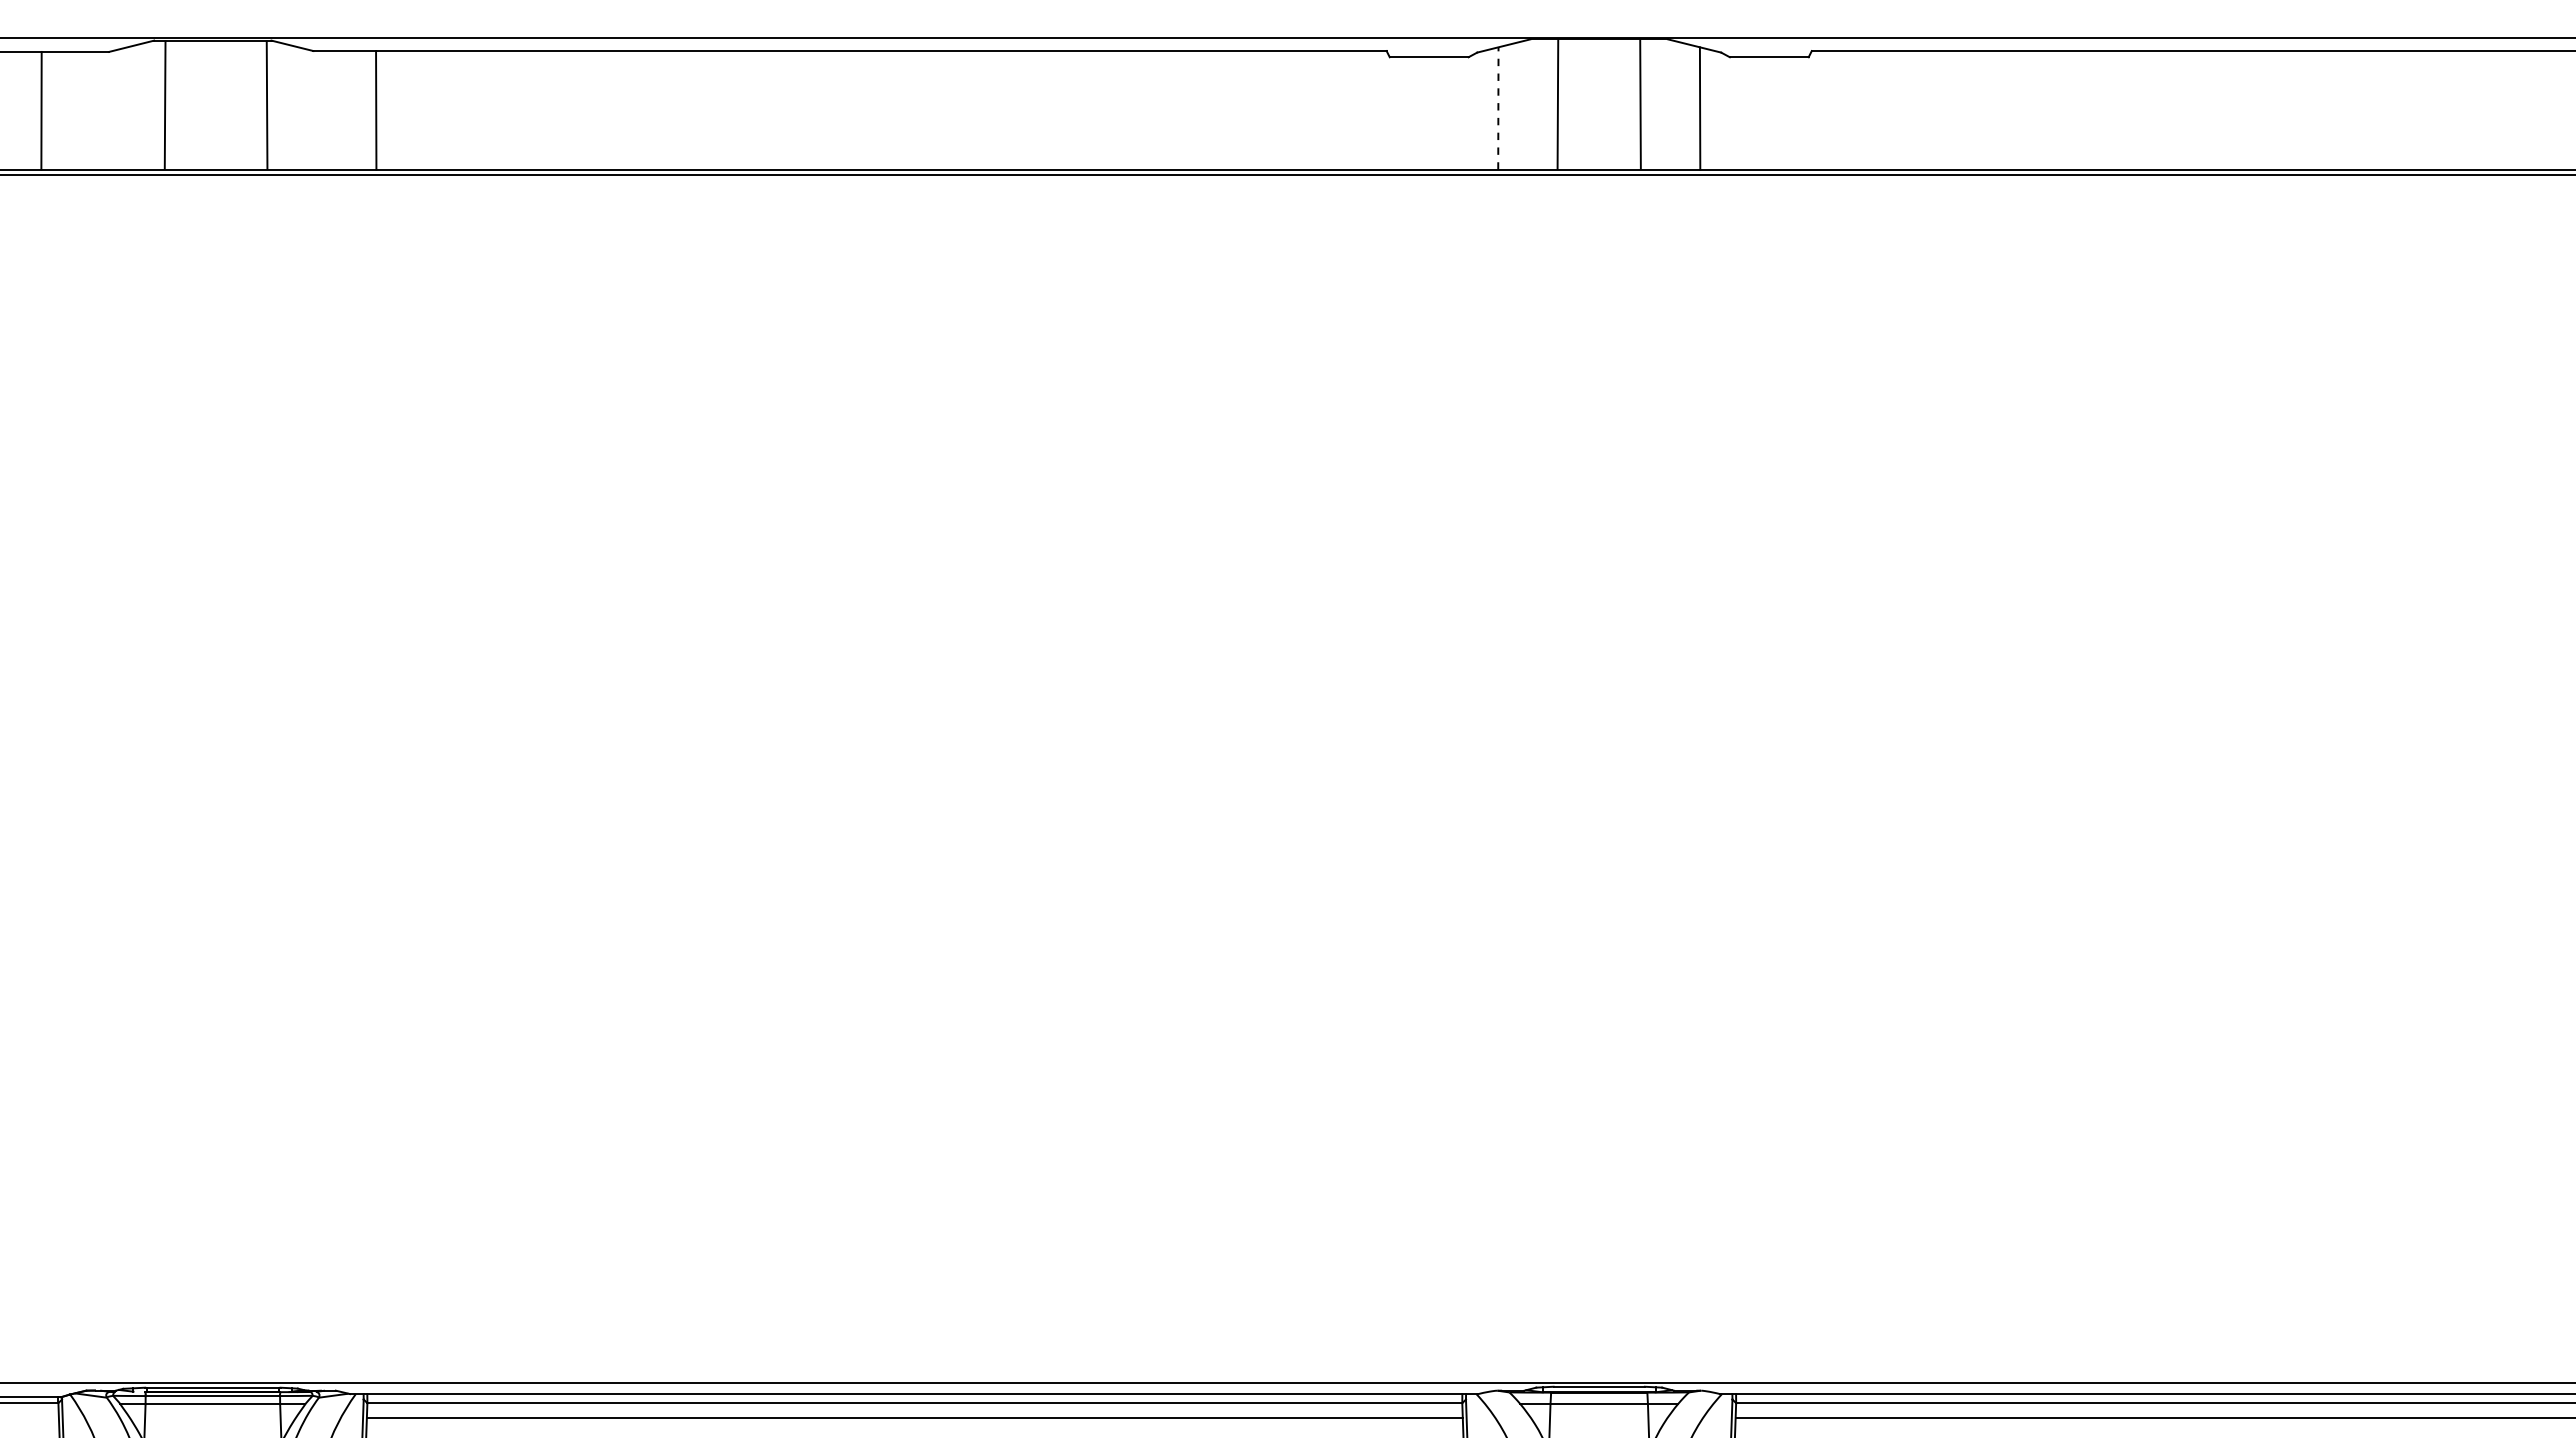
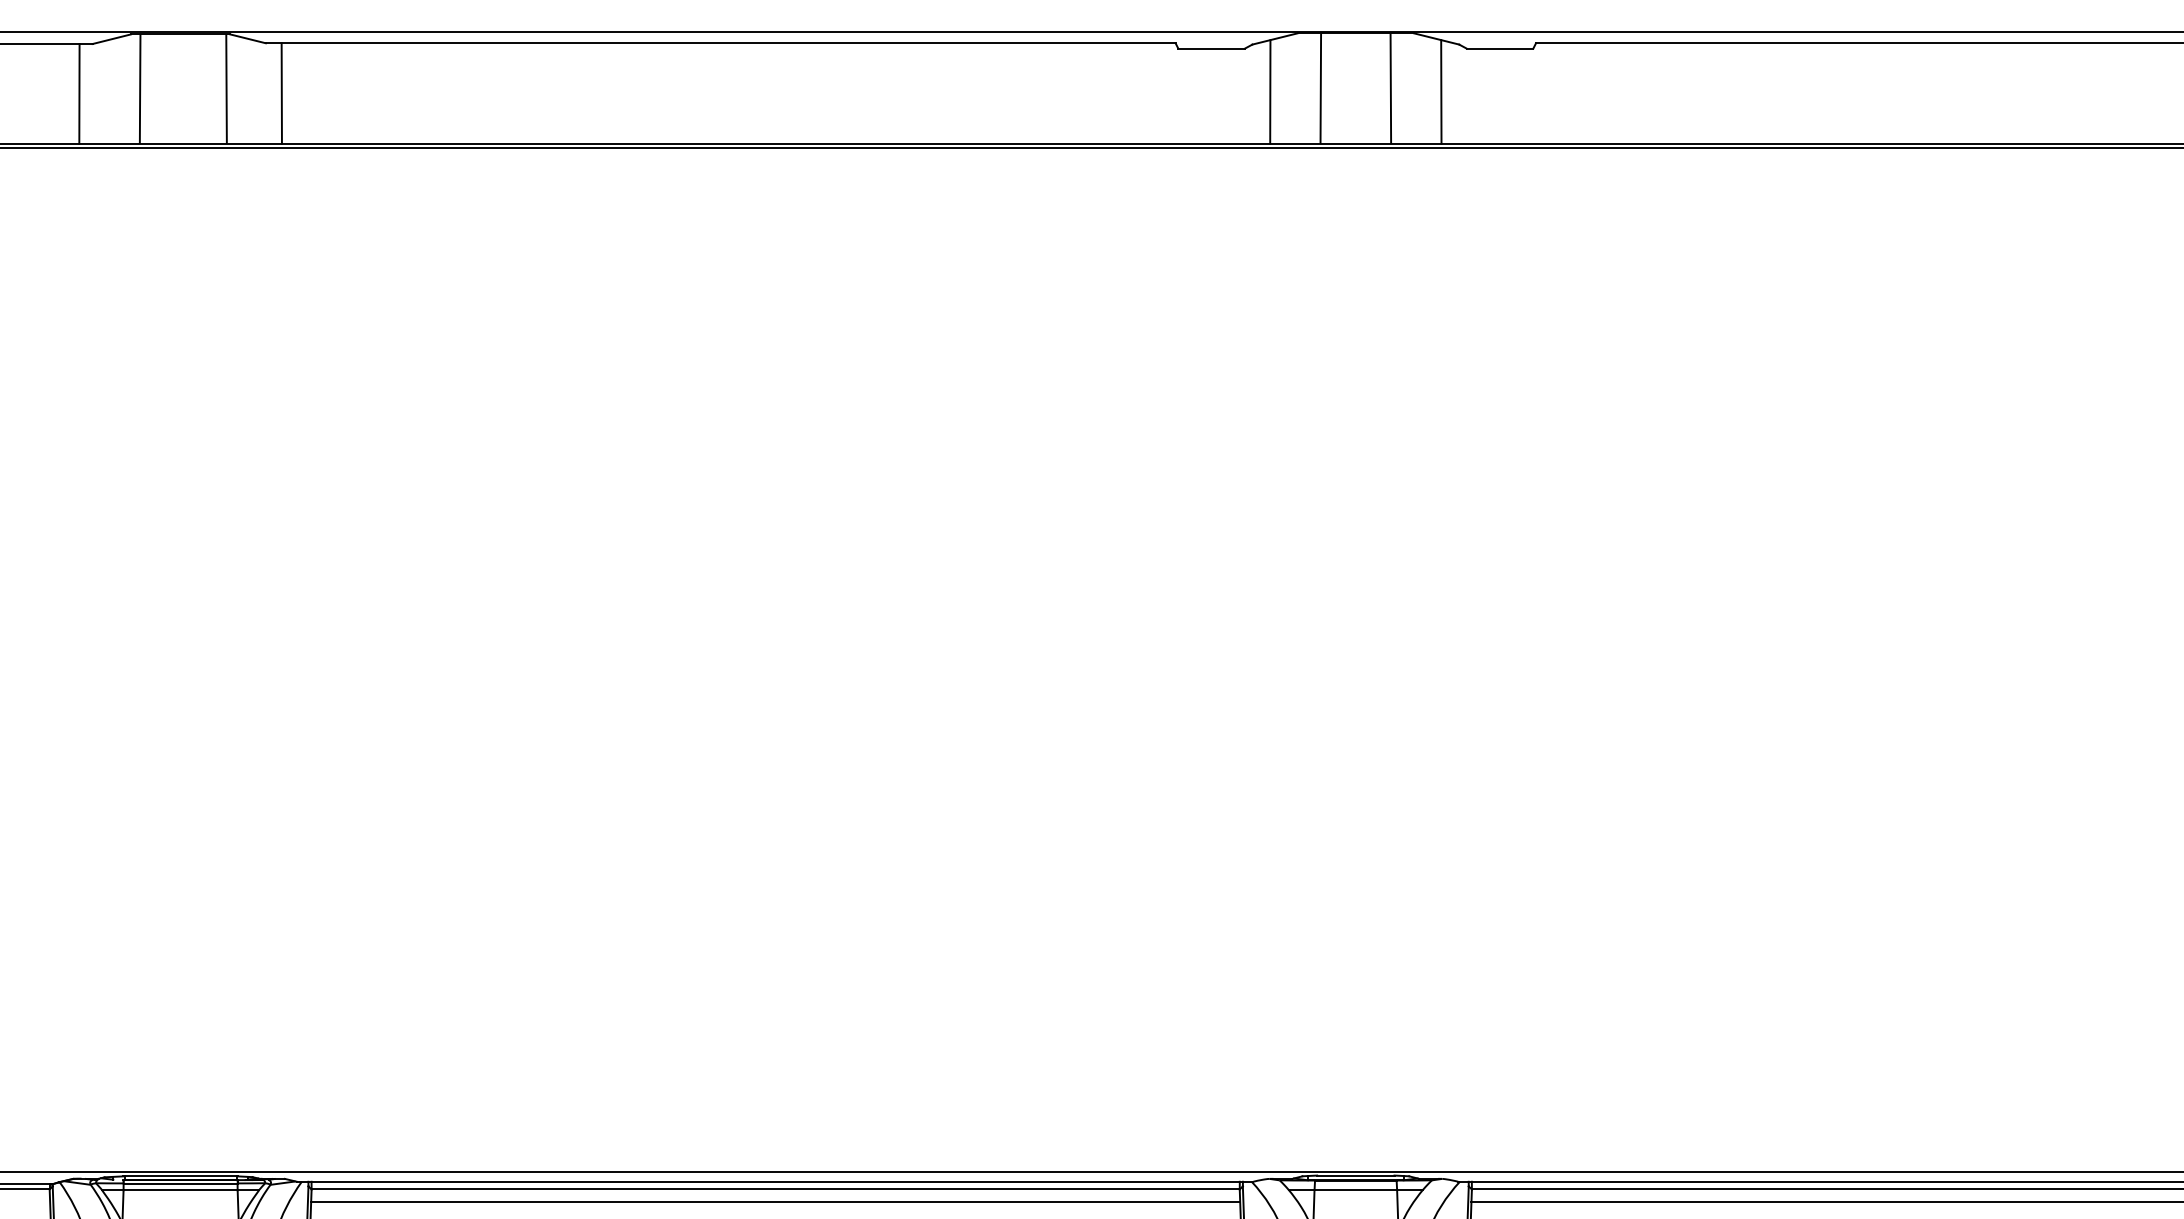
line: (1498, 108) -> (1270, 91), dashed -> solid
line: (41, 110) -> (79, 93), moved
line: (376, 110) -> (282, 93), moved

